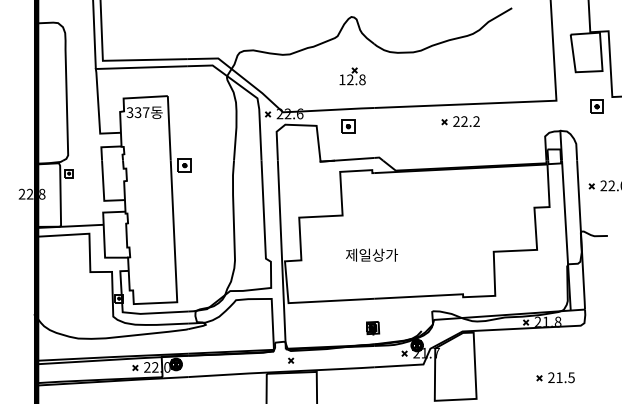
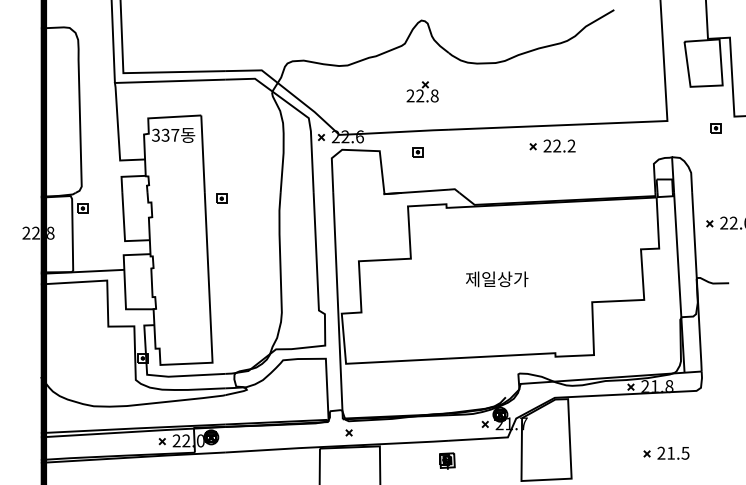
text: (342, 79) -> (410, 95), 12.8 -> 22.8
part: (596, 106) -> (715, 128), size x0.62
part: (348, 126) -> (417, 152), size x0.62
part: (184, 165) -> (221, 198), size x0.62
text: (372, 255) -> (497, 279), moved
part: (373, 327) -> (447, 460), moved

